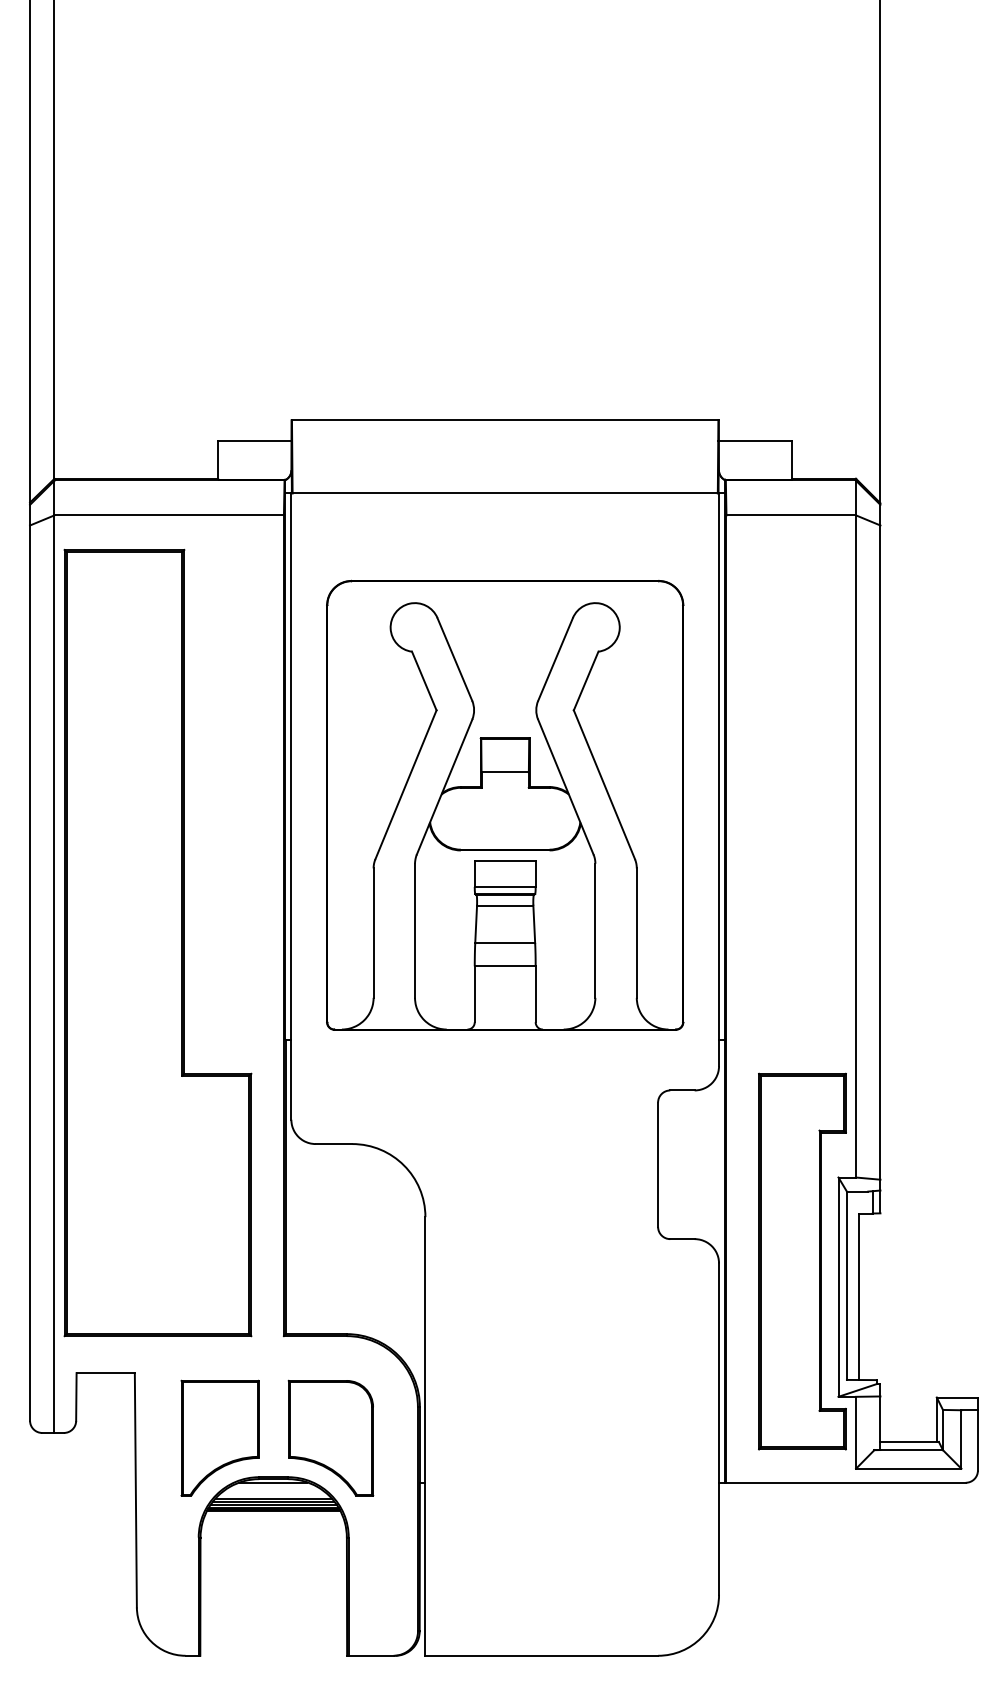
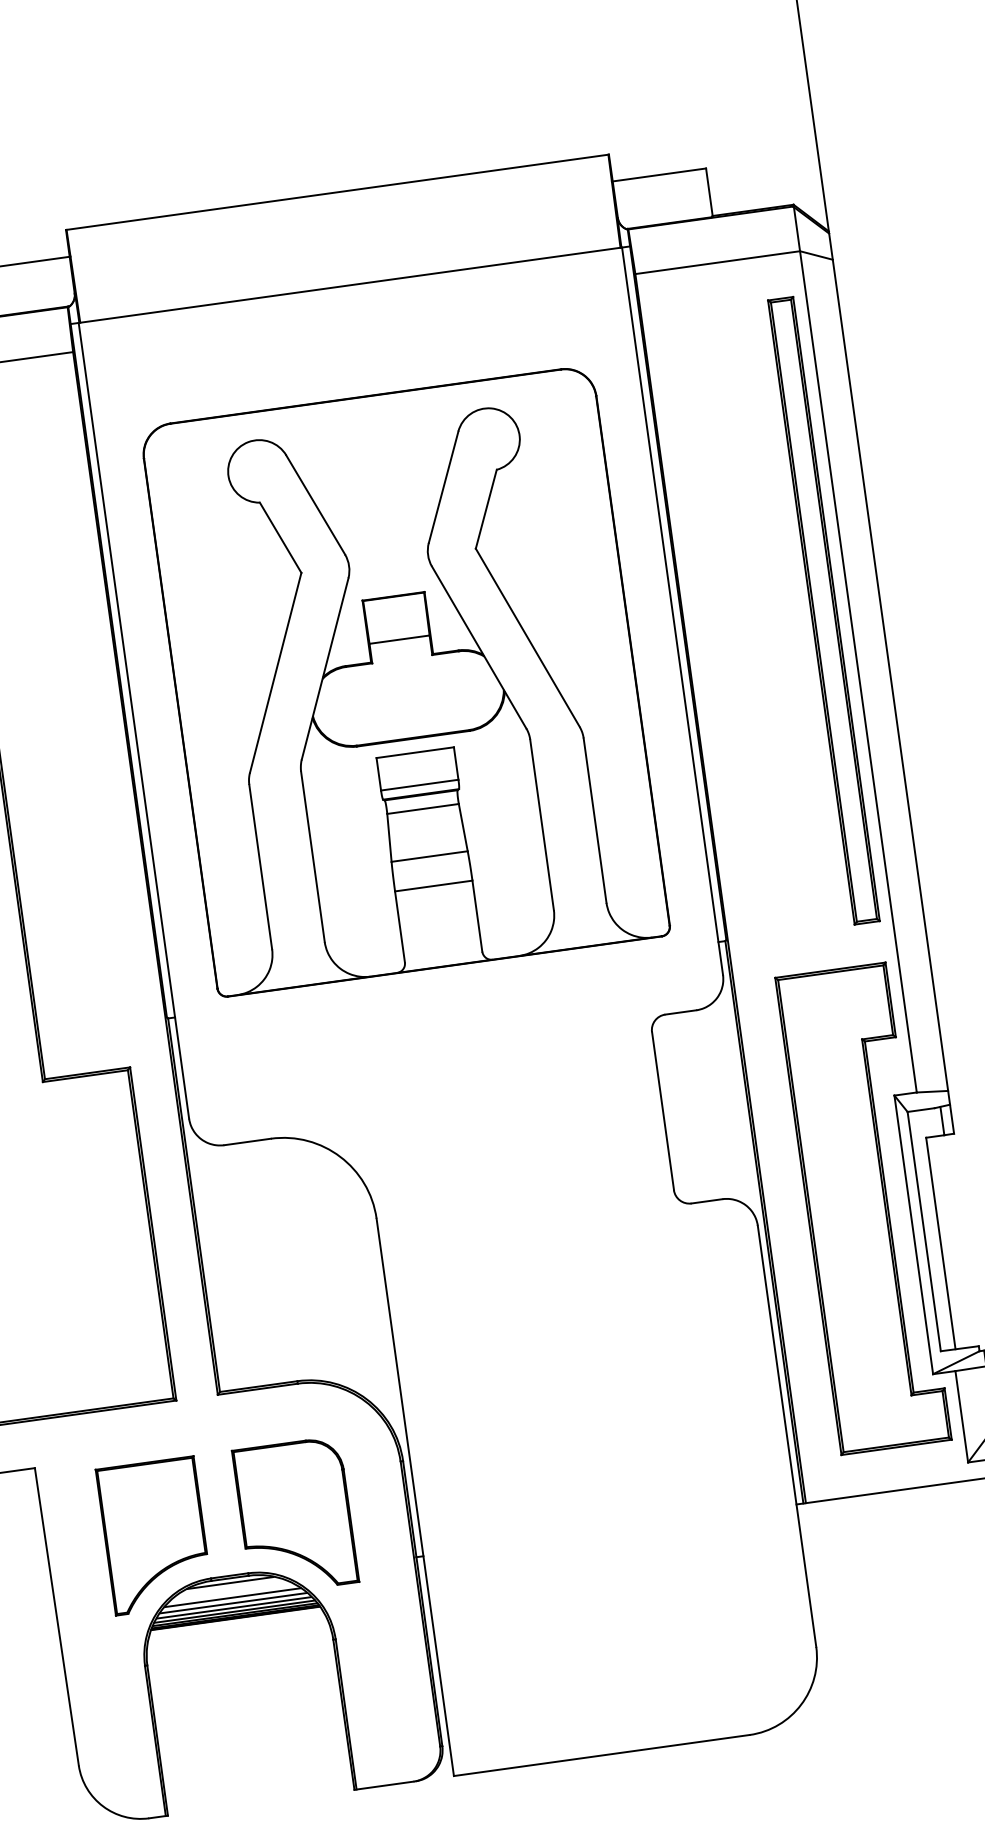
part: (835, 795) -> (823, 610), added
line: (273, 1494) -> (232, 1597), added

